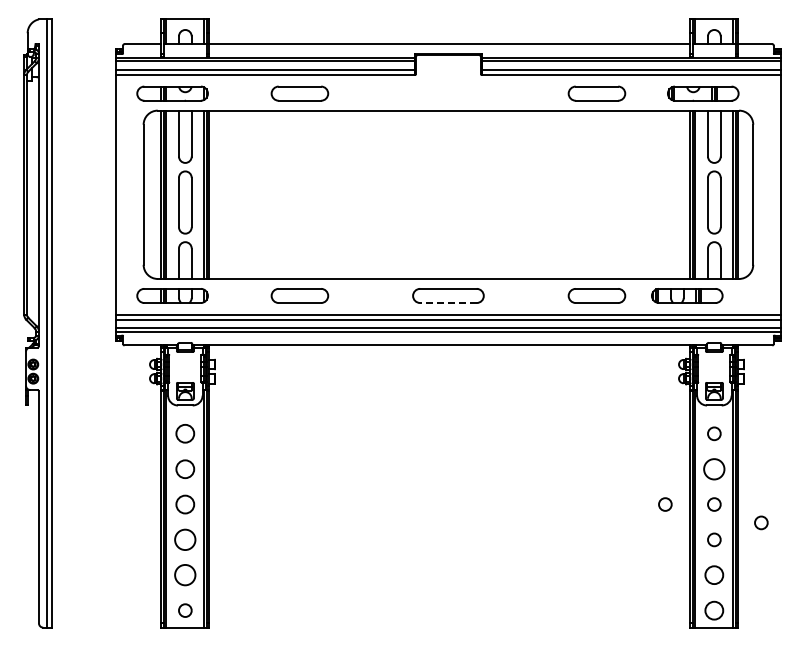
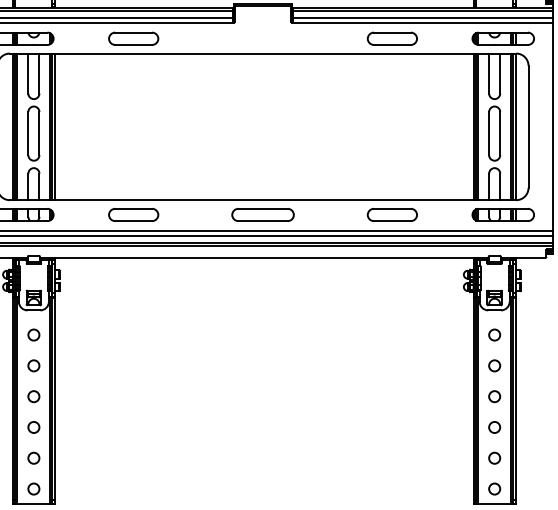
part: (703, 93) -> (503, 38), moved
part: (687, 295) -> (503, 214), moved
line: (447, 303) -> (262, 221), dashed -> solid
circle: (185, 433) -> (34, 334), size x0.71
circle: (185, 468) -> (34, 365), size x0.71
circle: (714, 468) -> (494, 365), size x0.62
circle: (185, 504) -> (34, 396), size x0.71
circle: (665, 504) -> (452, 396), removed
circle: (761, 522) -> (535, 412), removed
circle: (185, 539) -> (34, 427), size x0.62
circle: (185, 575) -> (34, 458), size x0.62
circle: (714, 575) -> (494, 458), size x0.71
circle: (714, 610) -> (494, 488), size x0.71

